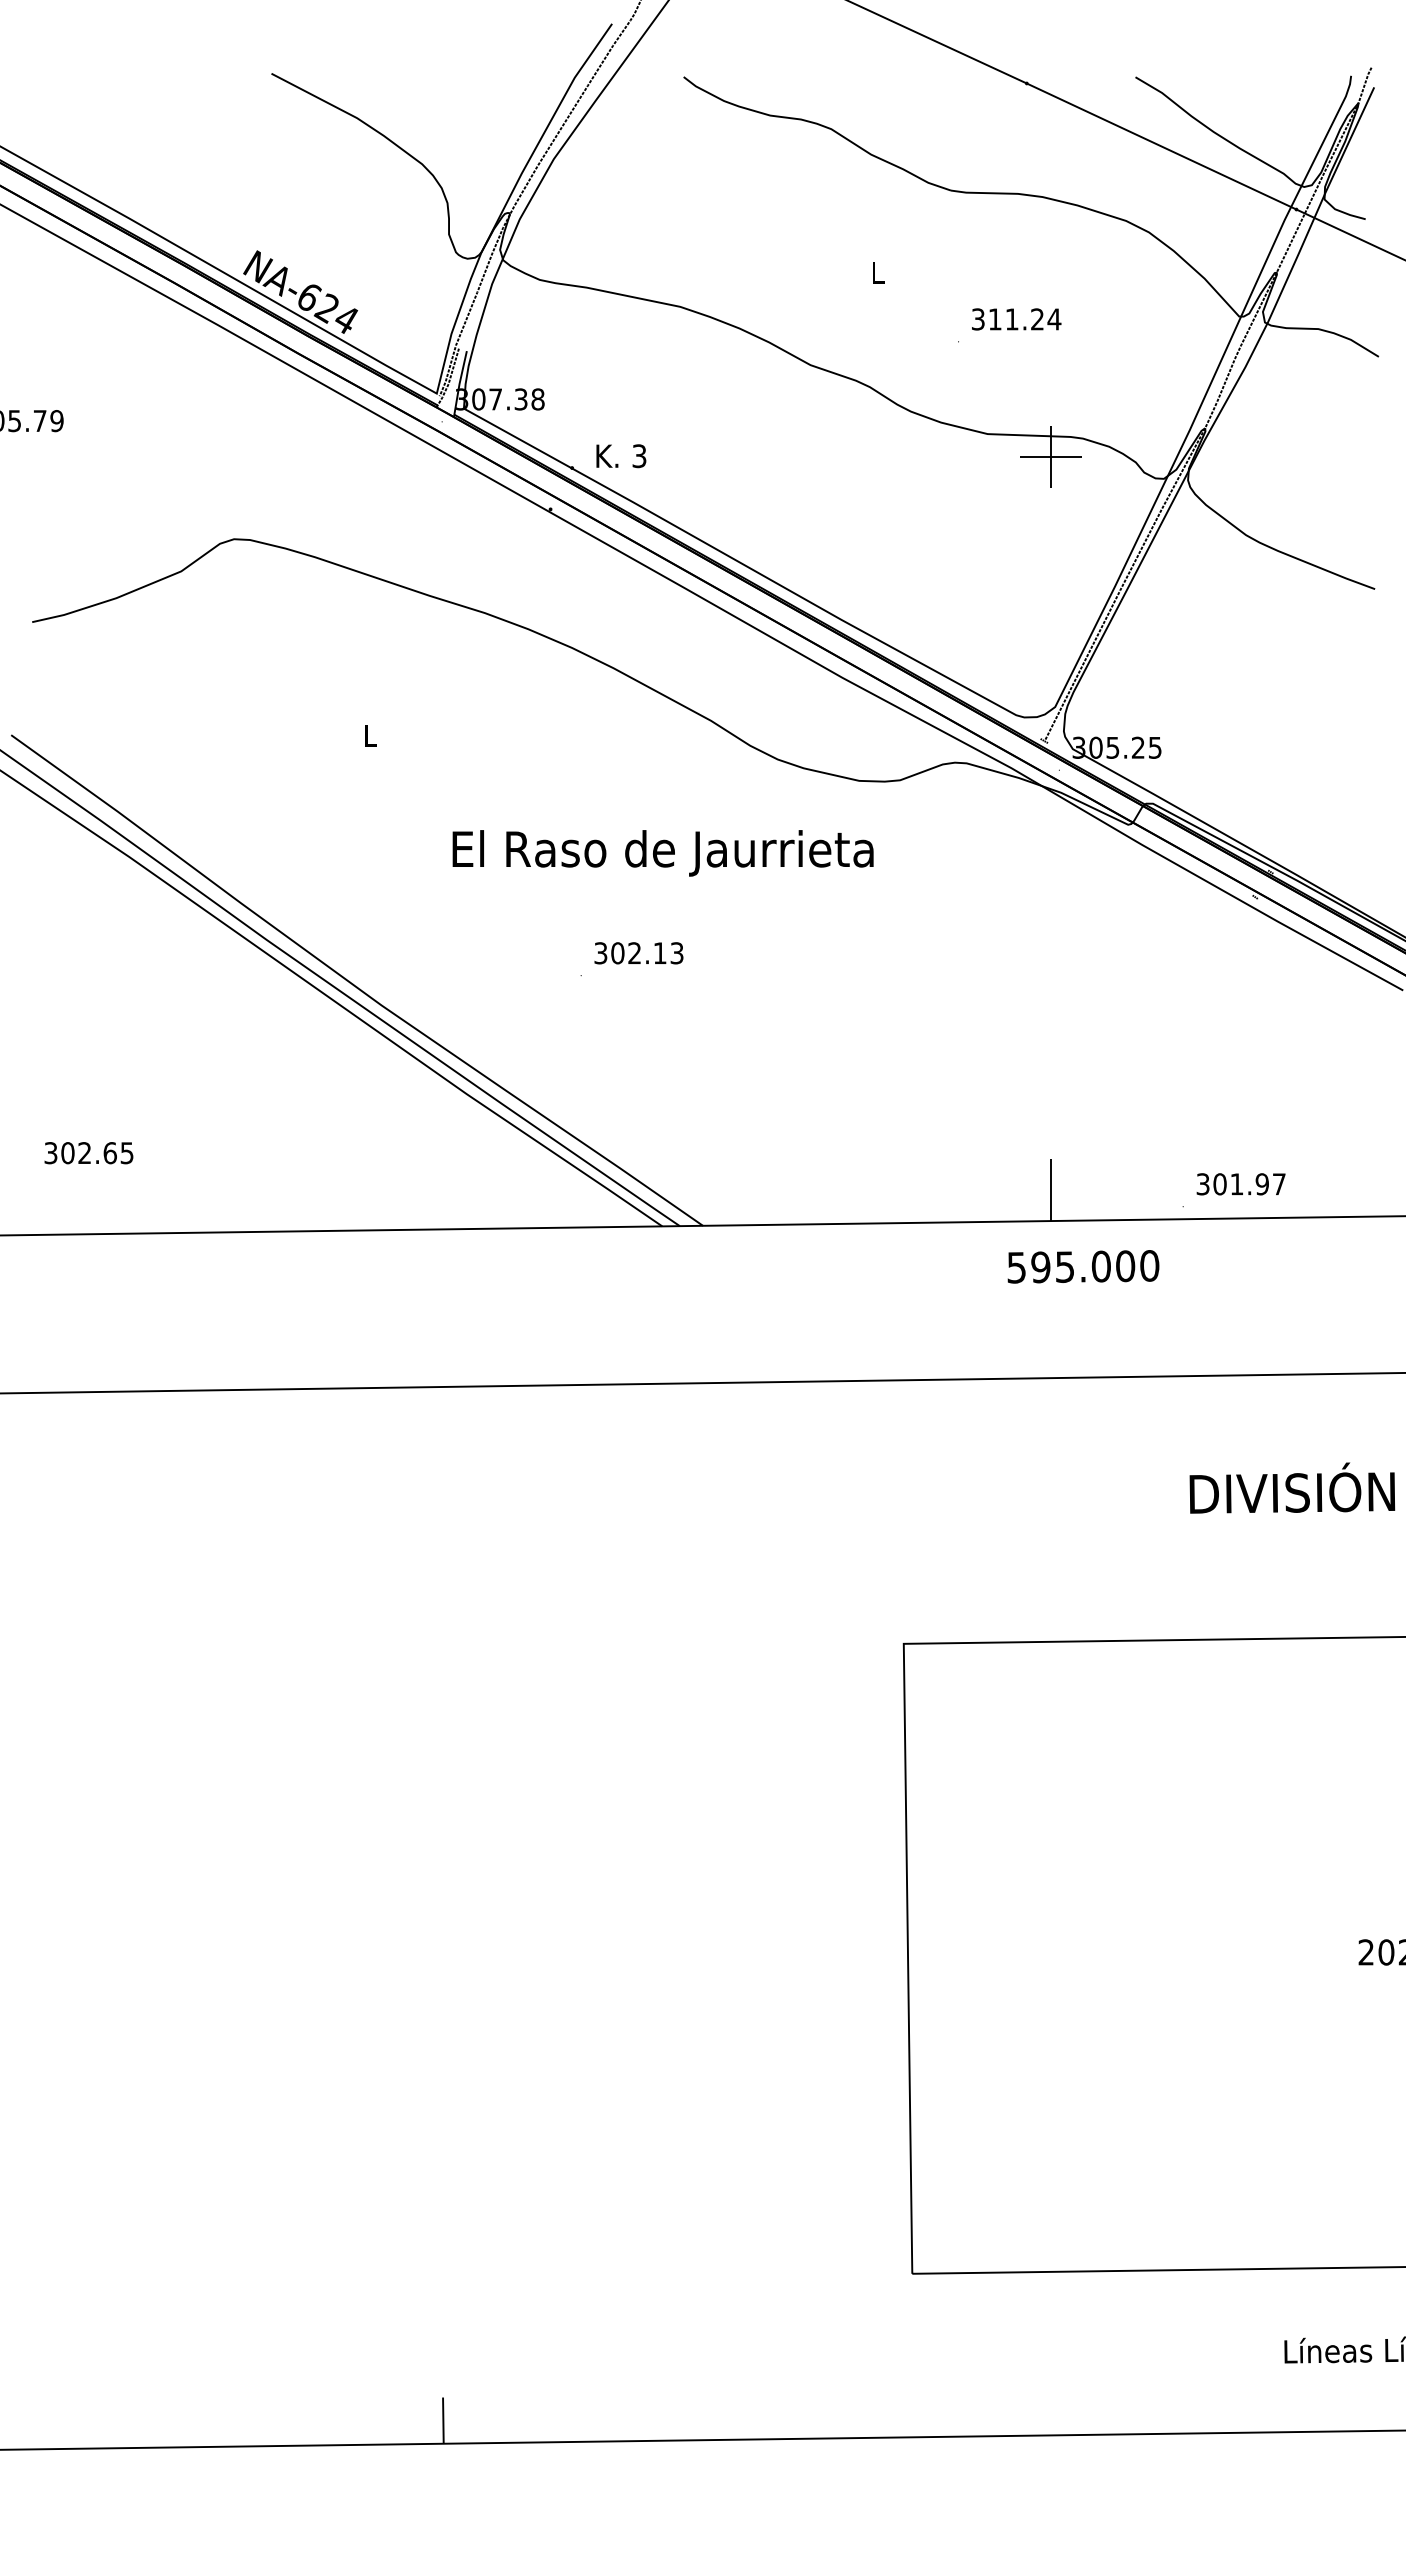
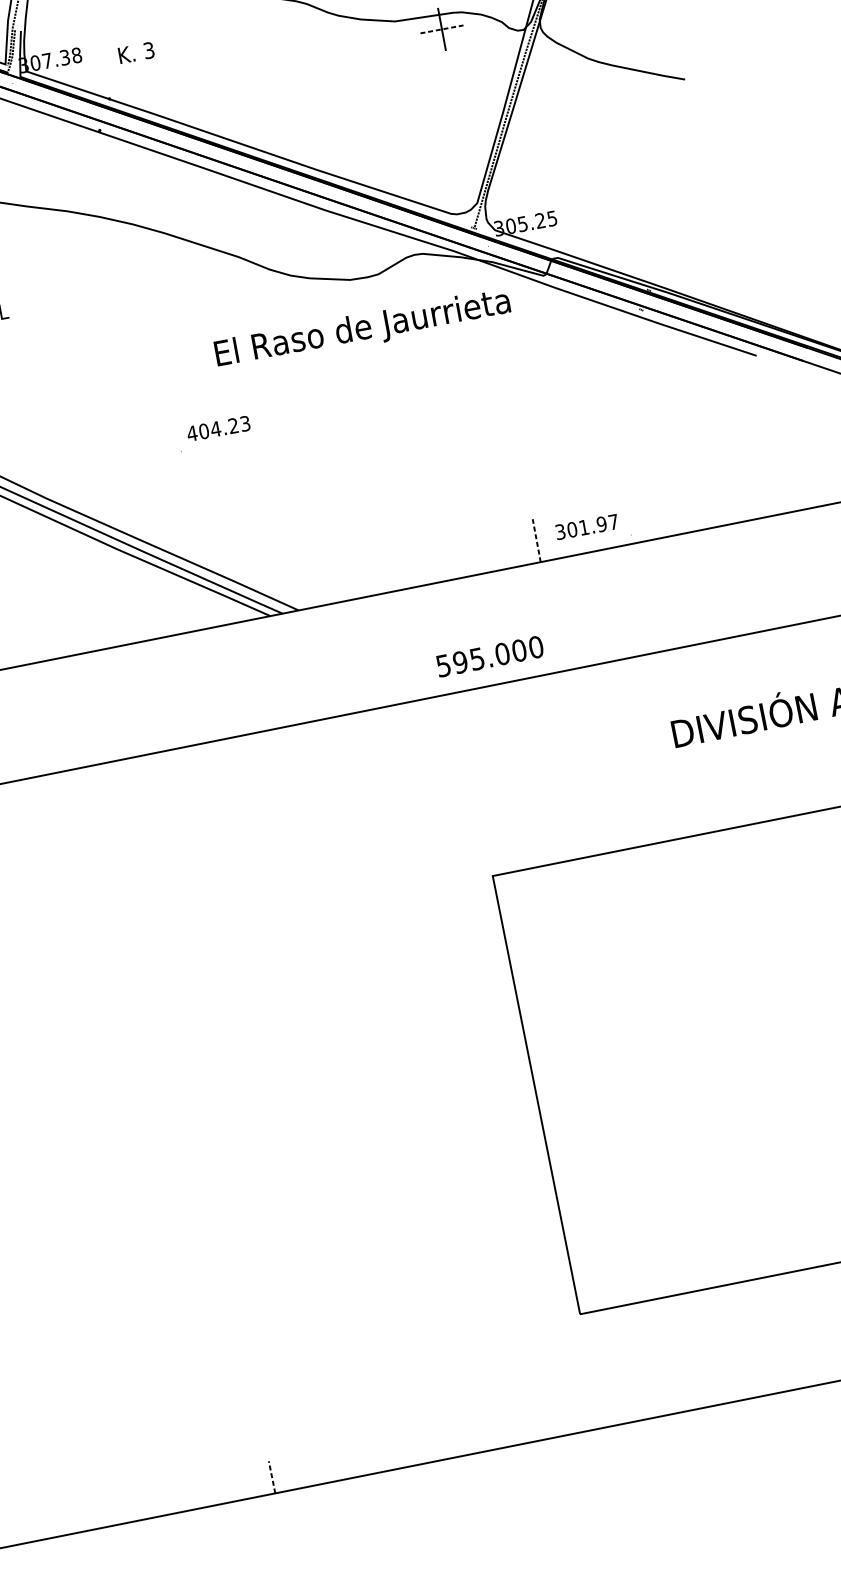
text: (621, 456) -> (136, 53), moved
line: (1050, 457) -> (441, 29), solid -> dashed
text: (662, 853) -> (362, 330), moved
text: (629, 953) -> (212, 430), 302.13 -> 404.23
text: (1240, 1184) -> (586, 527), moved
line: (1050, 1190) -> (536, 540), solid -> dashed
text: (1083, 1266) -> (490, 656), moved
line: (443, 2420) -> (272, 1477), solid -> dashed

